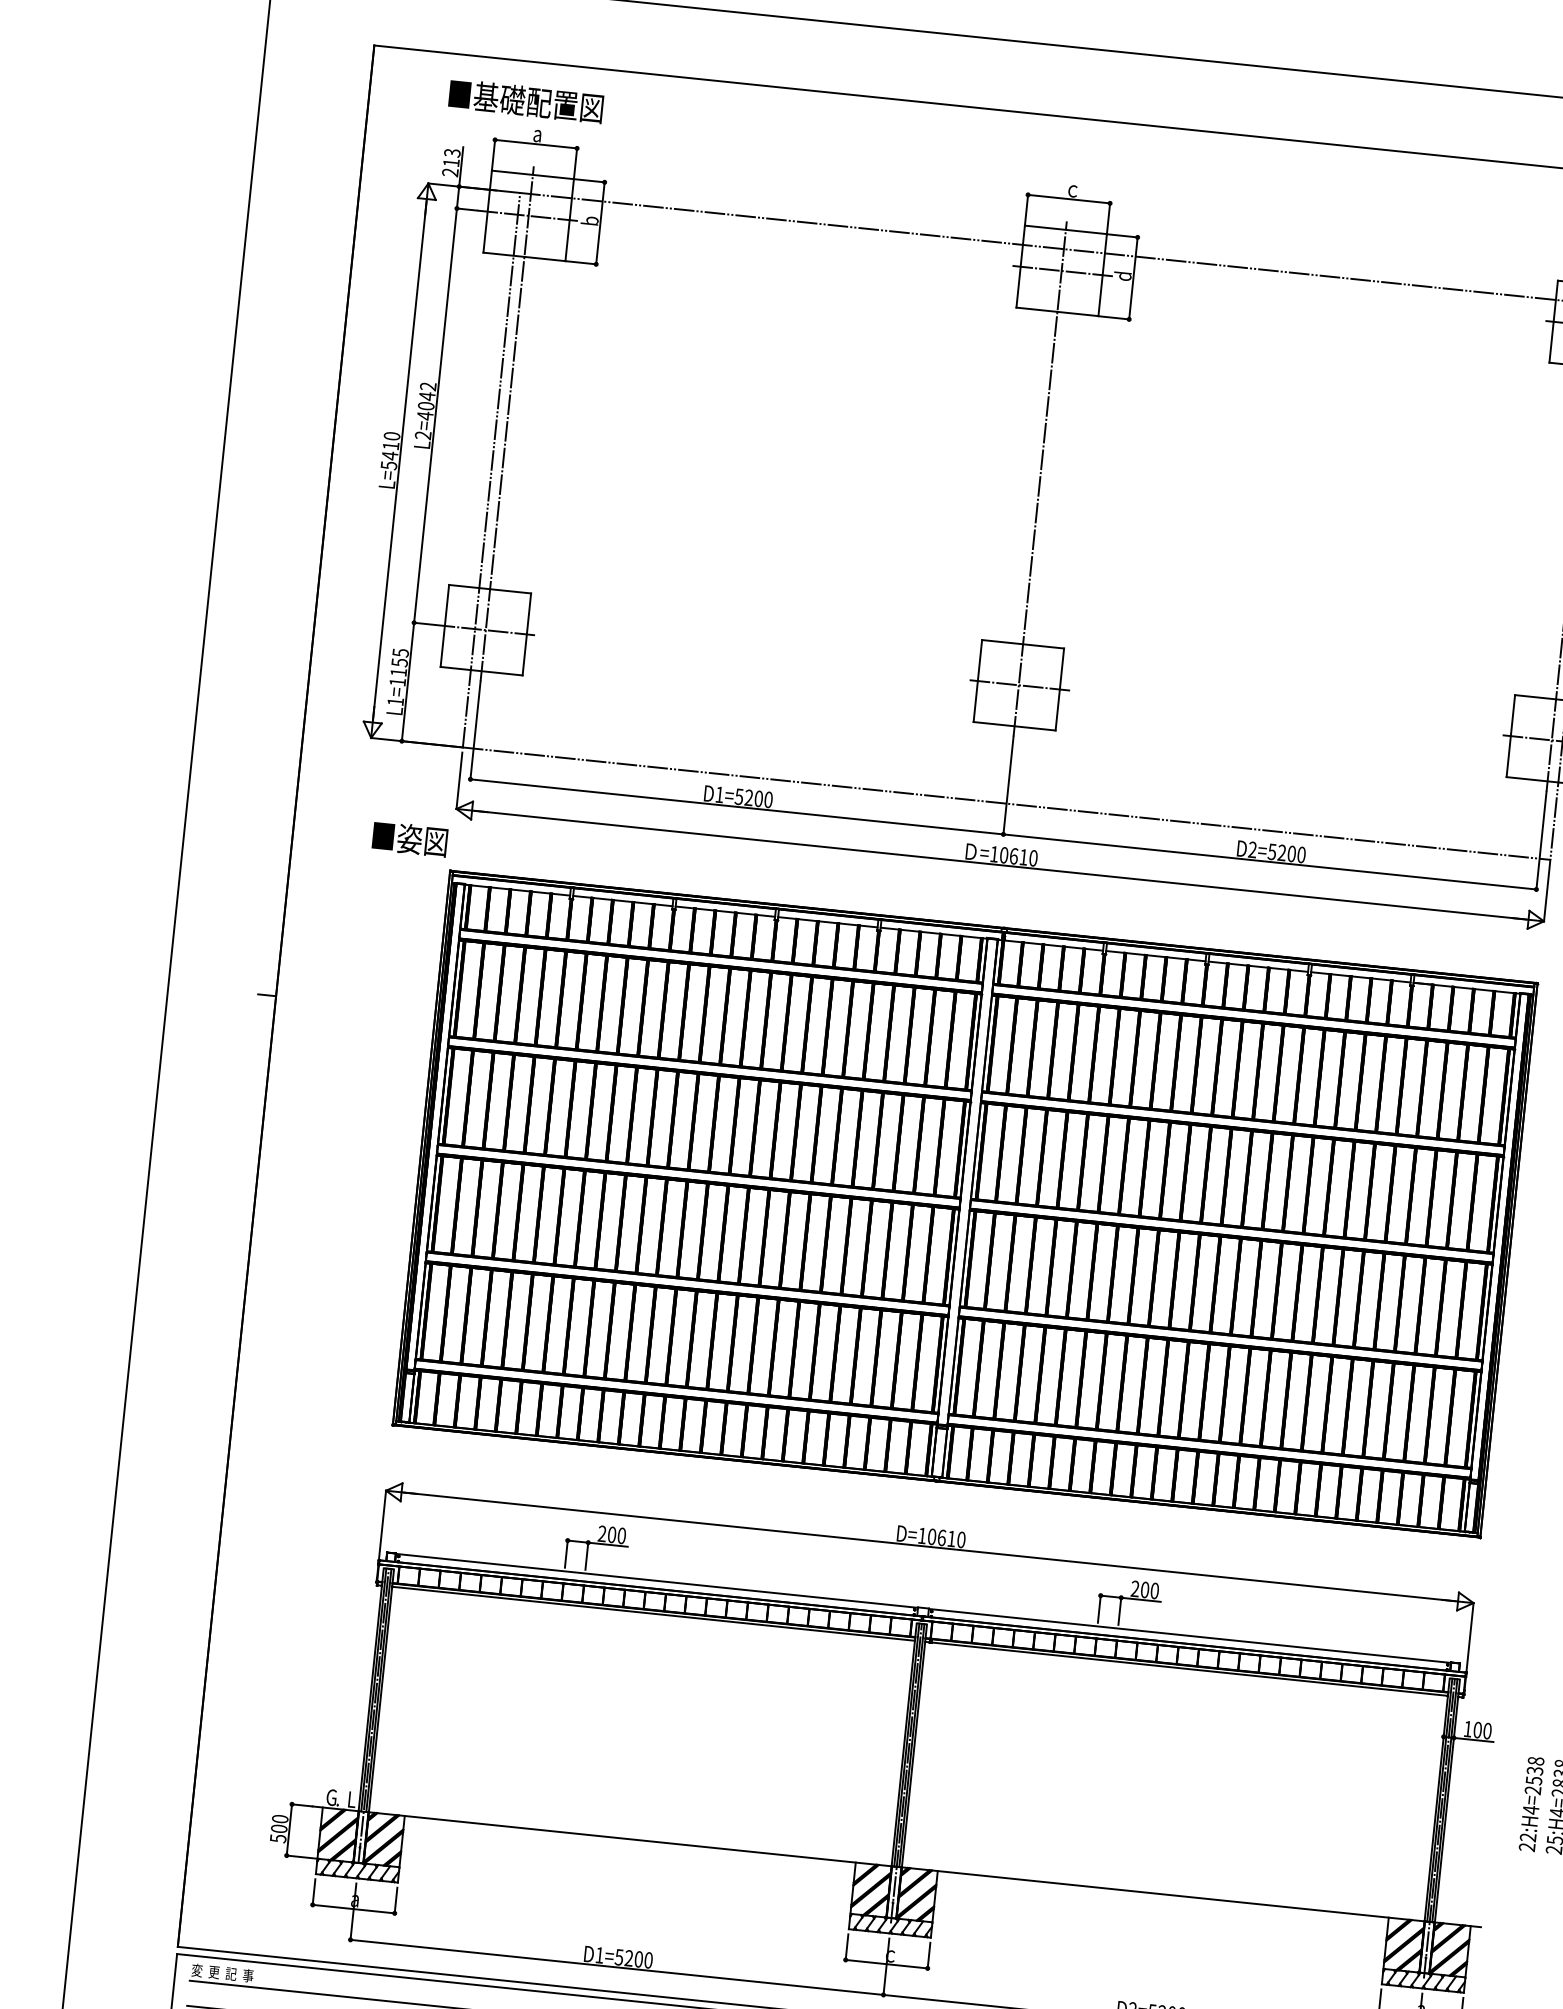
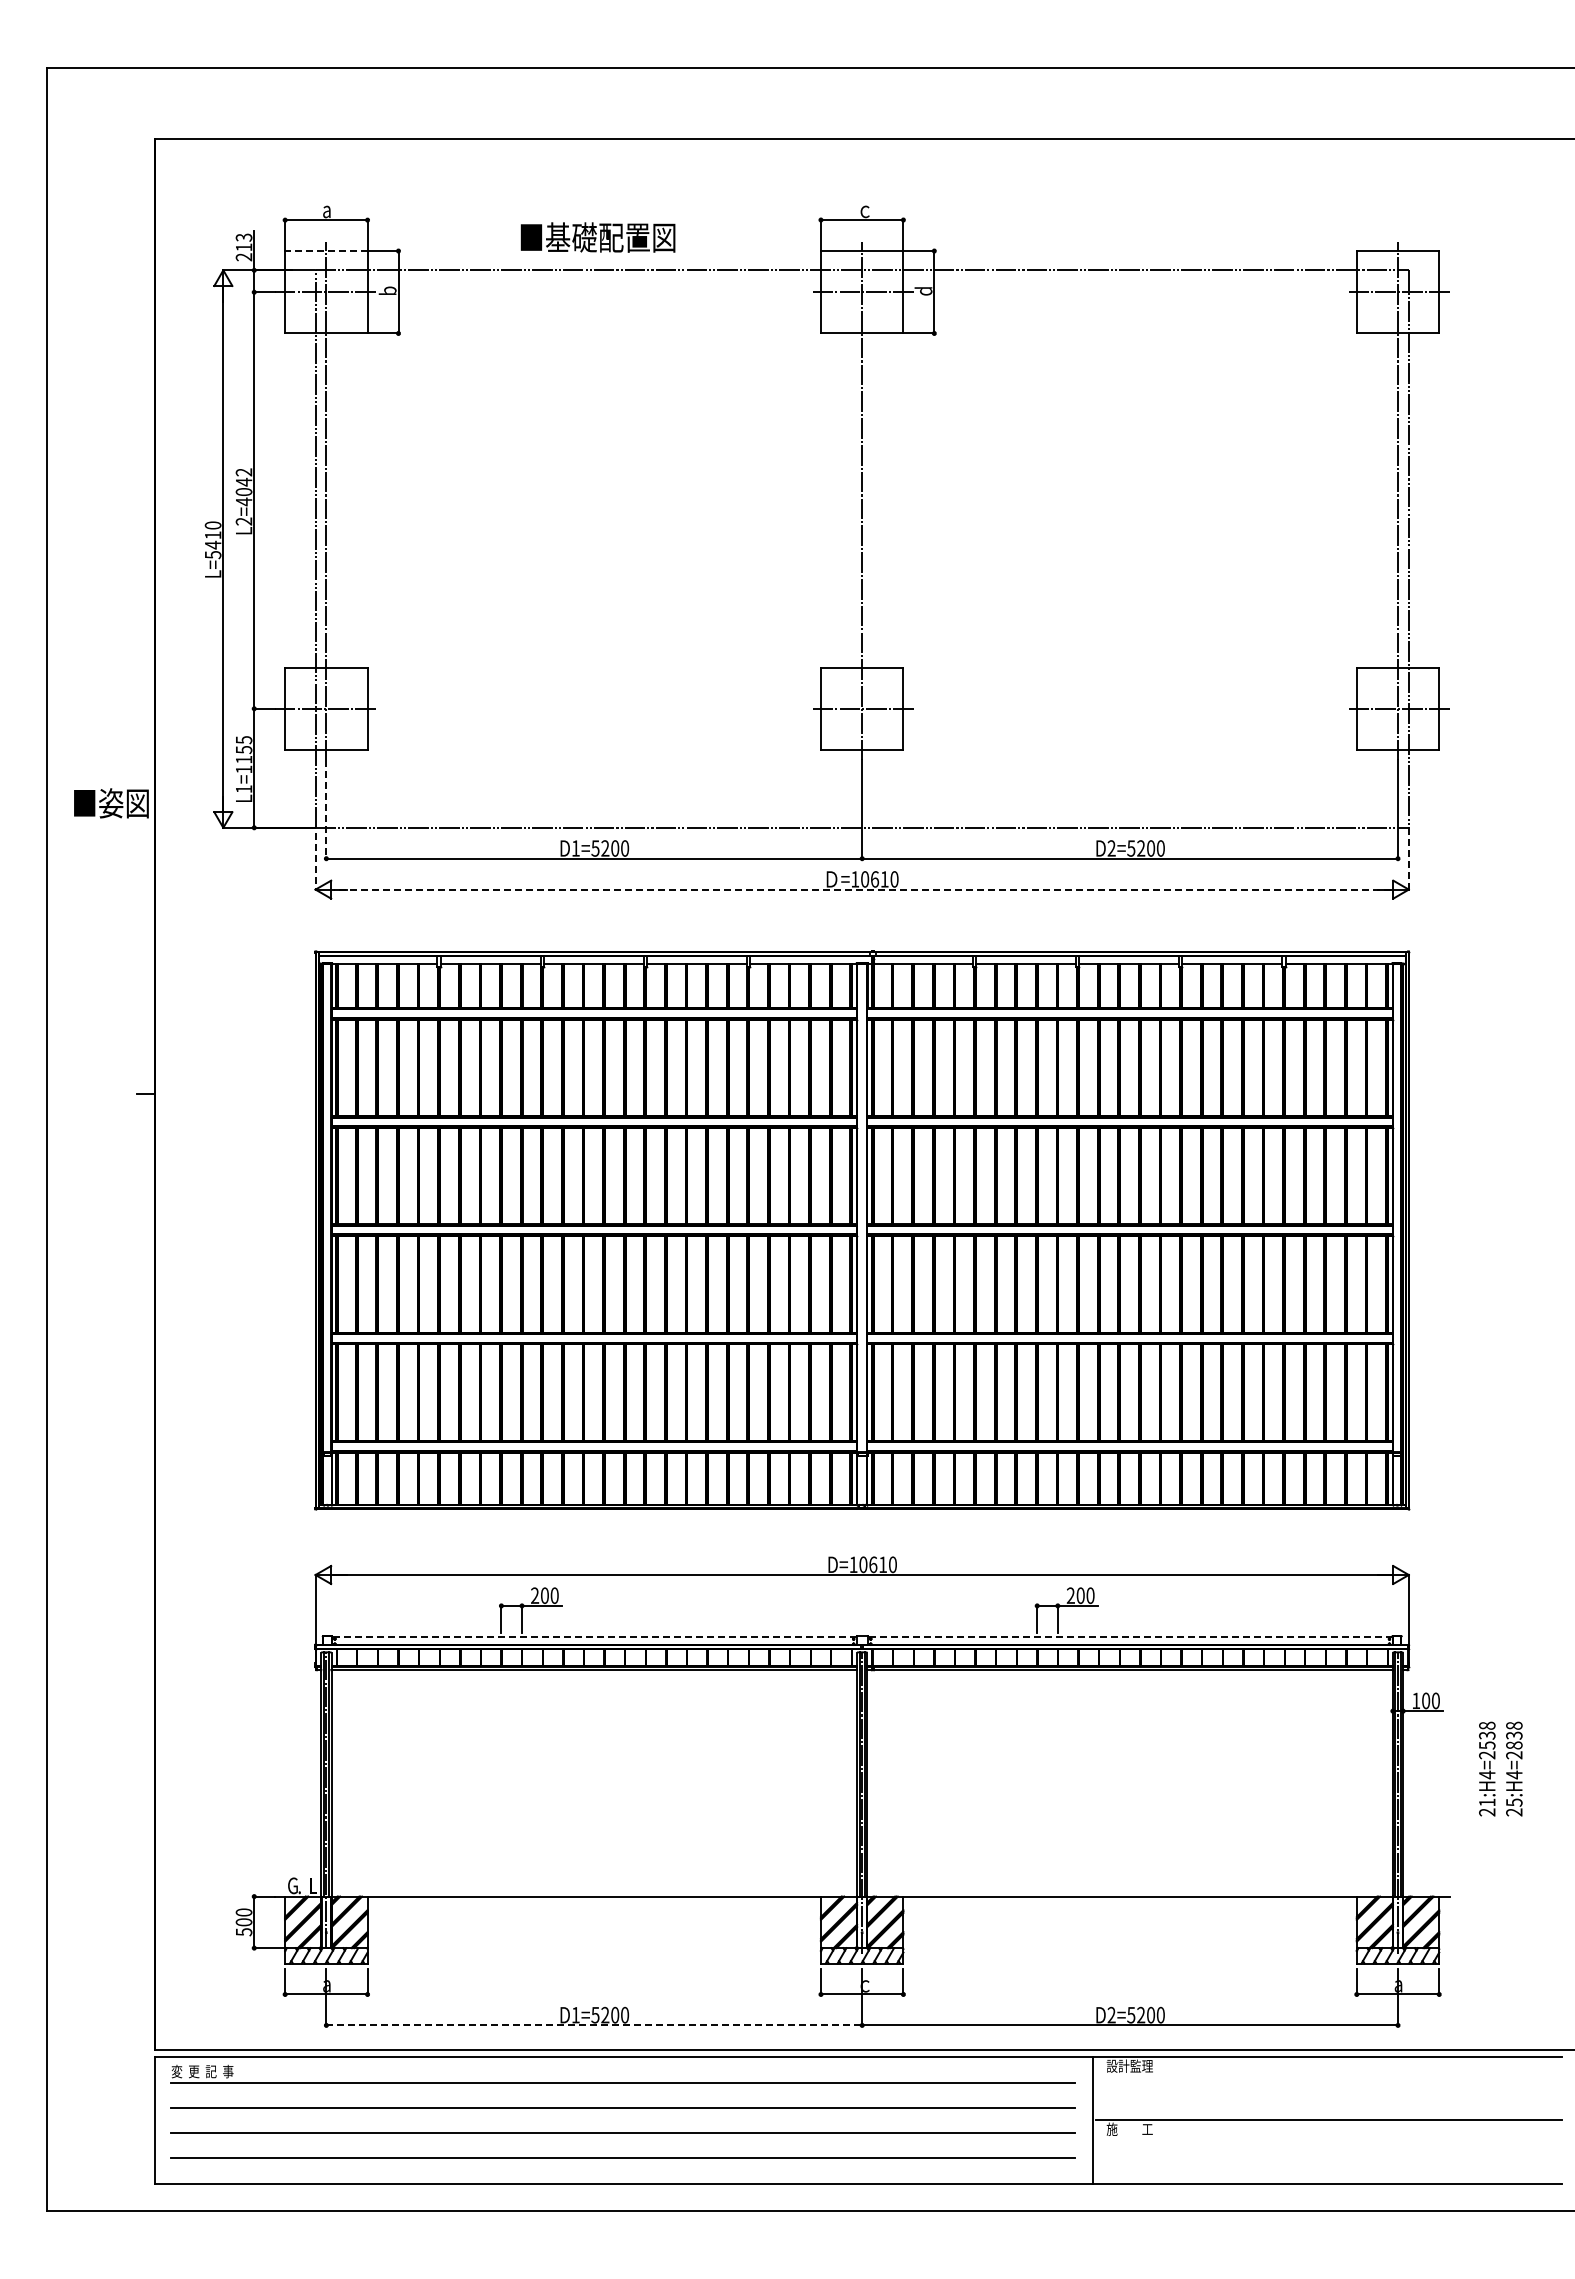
text: (525, 101) -> (597, 237), moved
line: (532, 175) -> (325, 251), solid -> dashed
line: (475, 731) -> (326, 810), solid -> dashed
line: (459, 781) -> (315, 861), solid -> dashed
text: (410, 839) -> (111, 803), moved
line: (1000, 865) -> (862, 889), solid -> dashed
line: (1546, 890) -> (1408, 858), solid -> dashed
line: (656, 1580) -> (593, 1636), solid -> dashed
line: (1189, 1635) -> (1129, 1636), solid -> dashed
text: (1528, 1837) -> (1487, 1802), 22:H4=2538 -> 21:H4=2538
line: (617, 1967) -> (594, 2025), solid -> dashed

